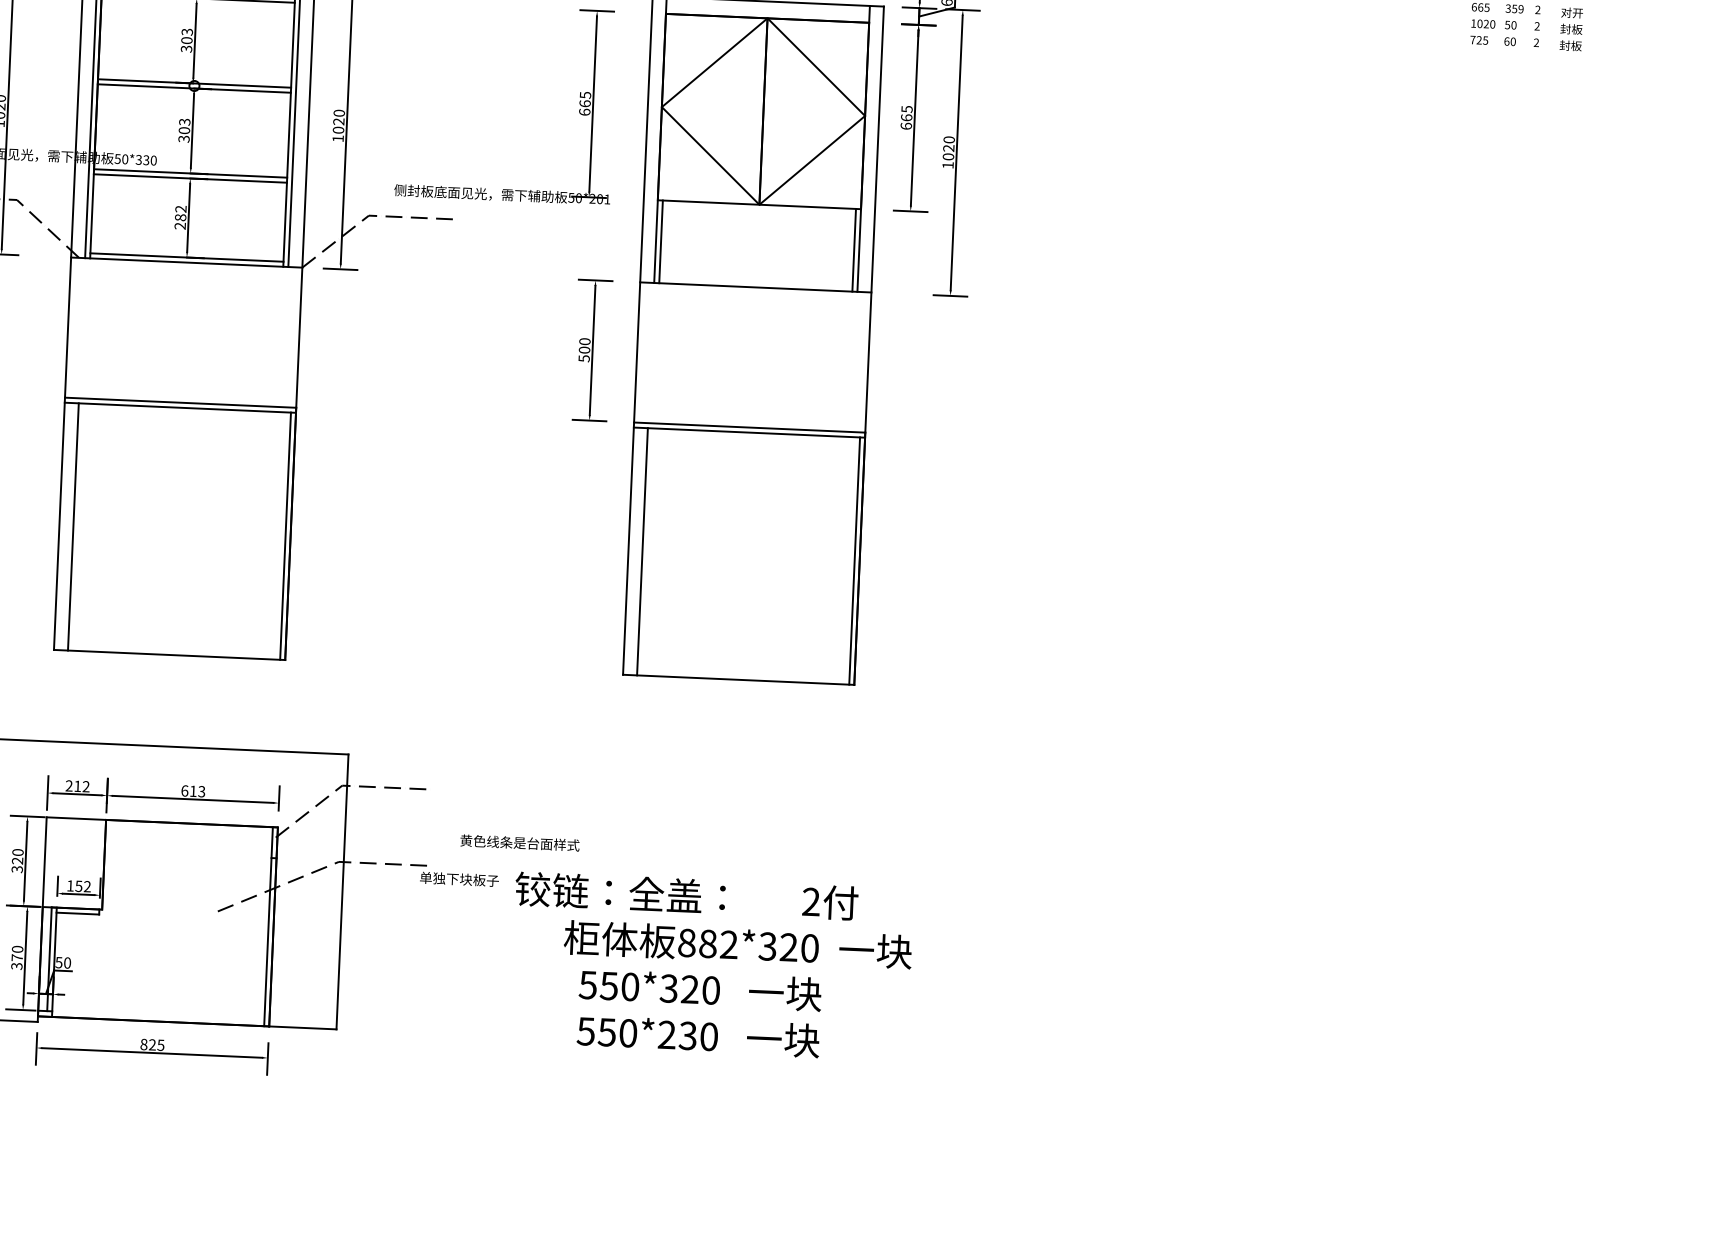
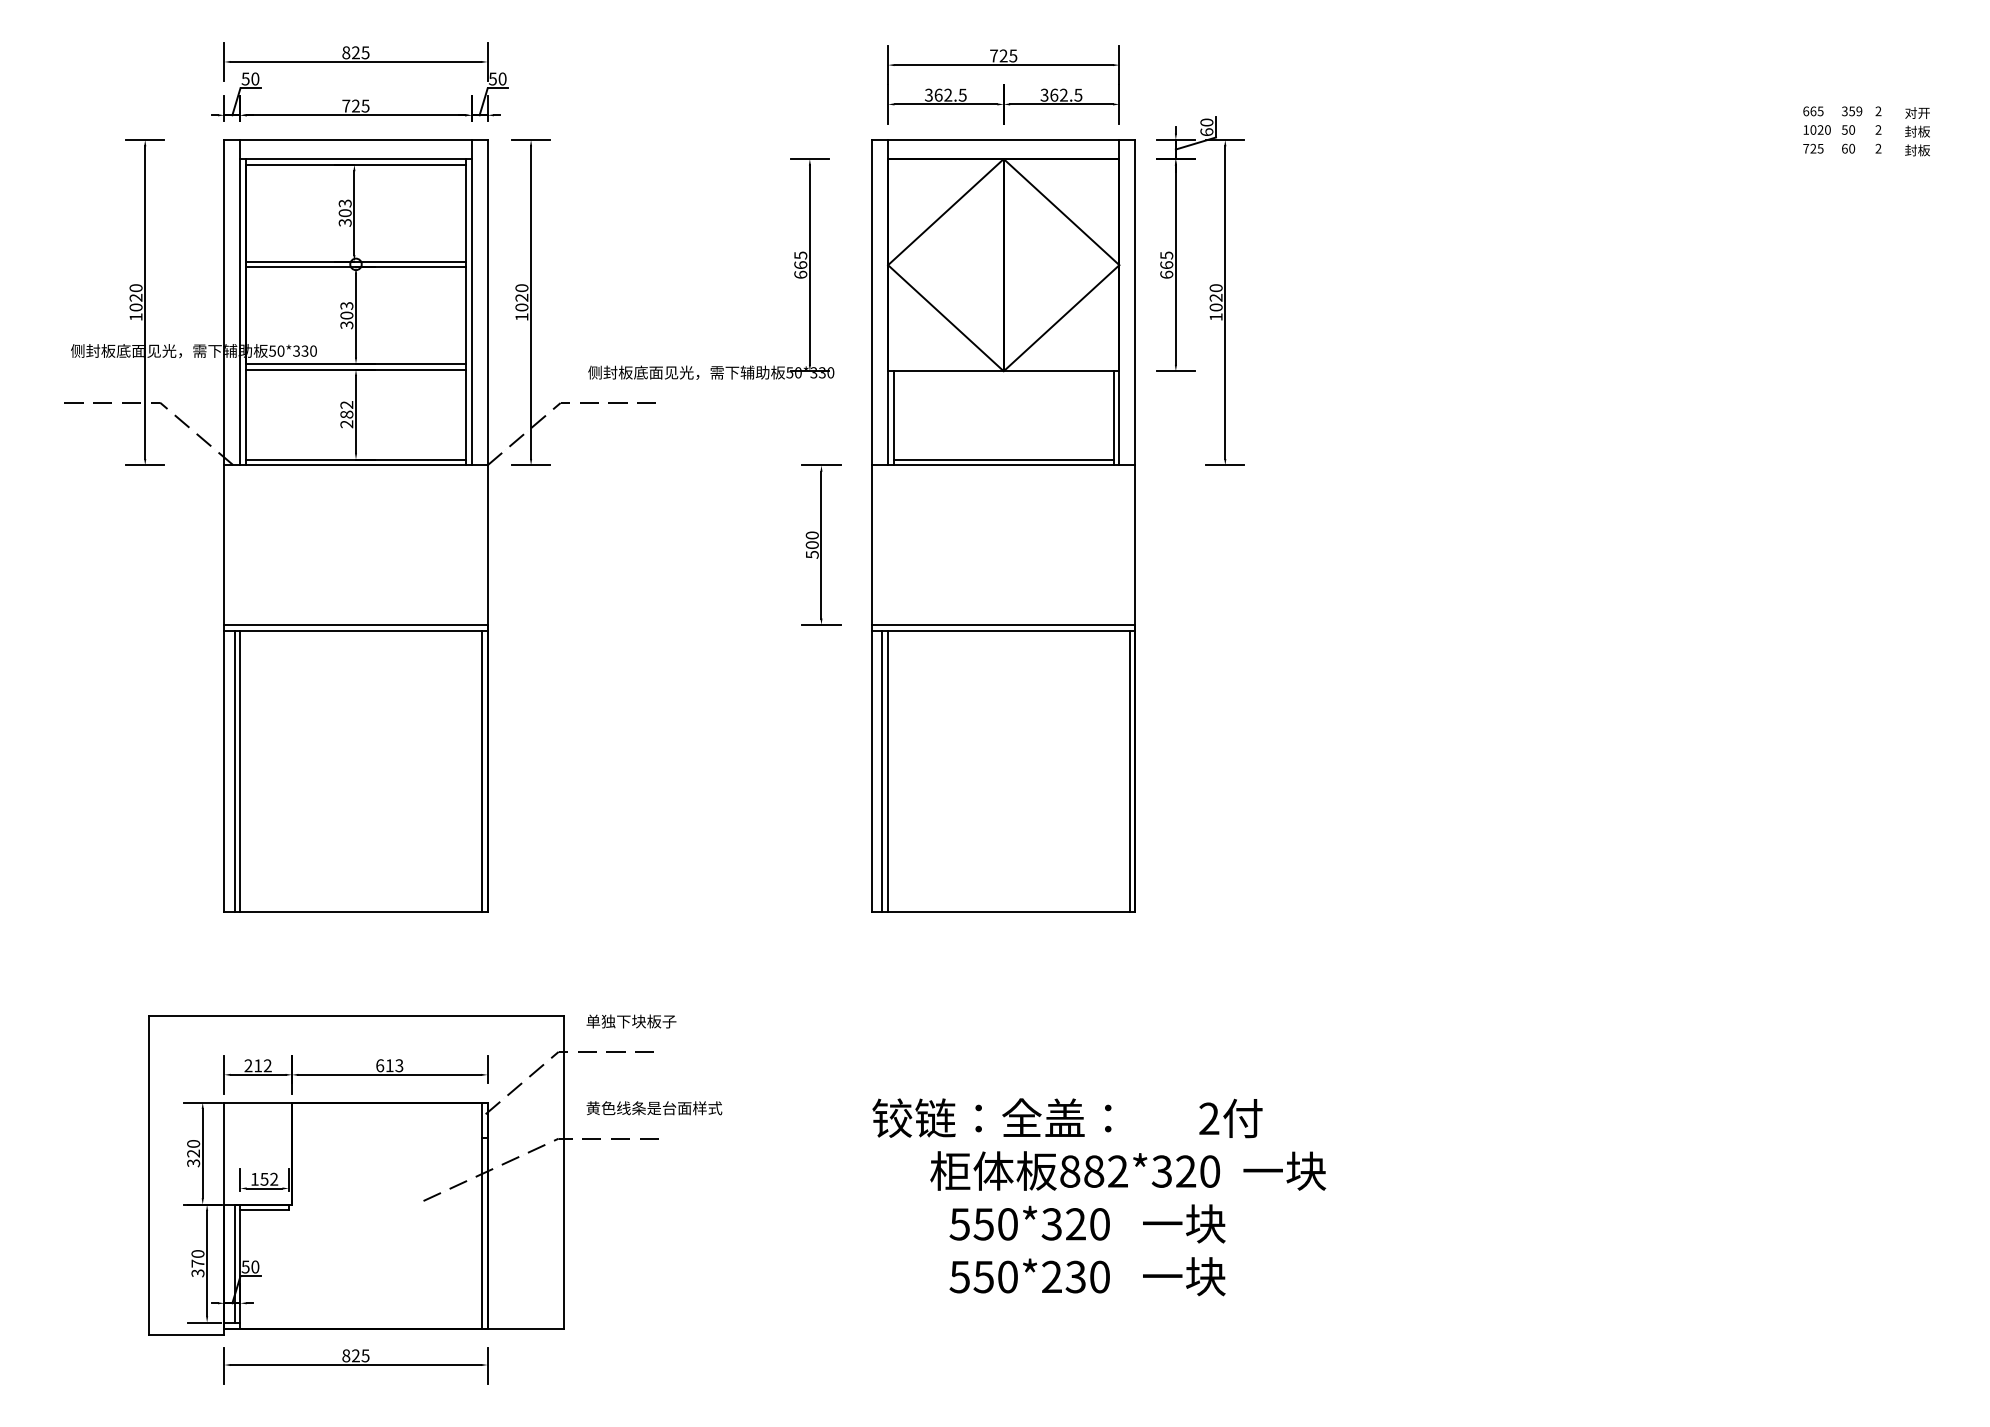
text: (600, 198) -> (822, 372), 50*201 -> 50*330
line: (755, 282) -> (1003, 459), added
line: (68, 526) -> (234, 771), added
line: (637, 551) -> (882, 771), added
text: (520, 843) -> (654, 1108), moved
text: (459, 879) -> (631, 1021), moved
text: (711, 966) -> (1099, 1197), moved

